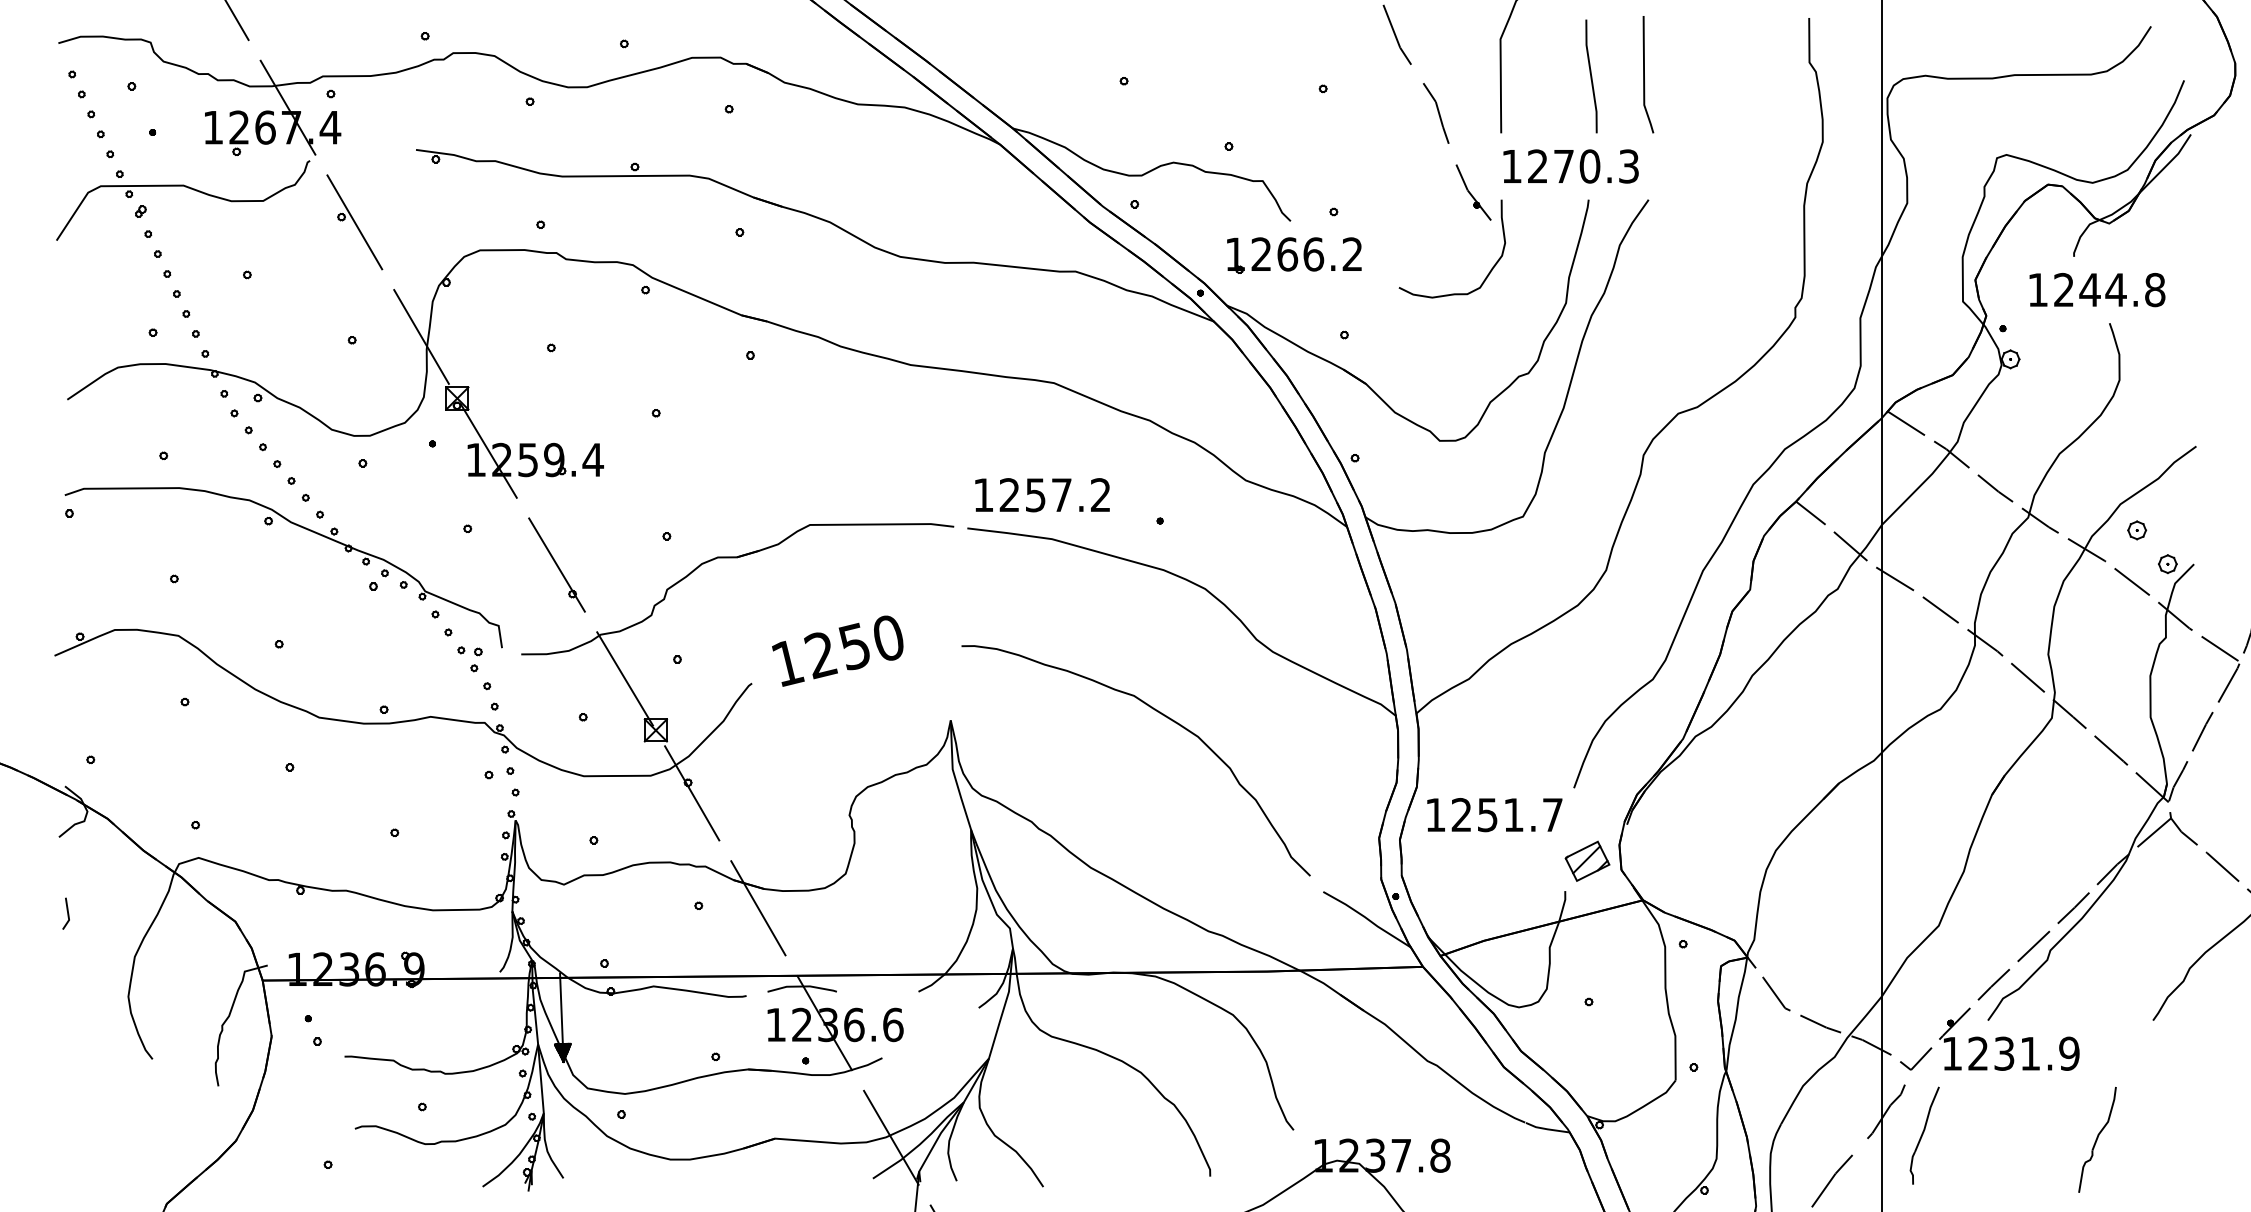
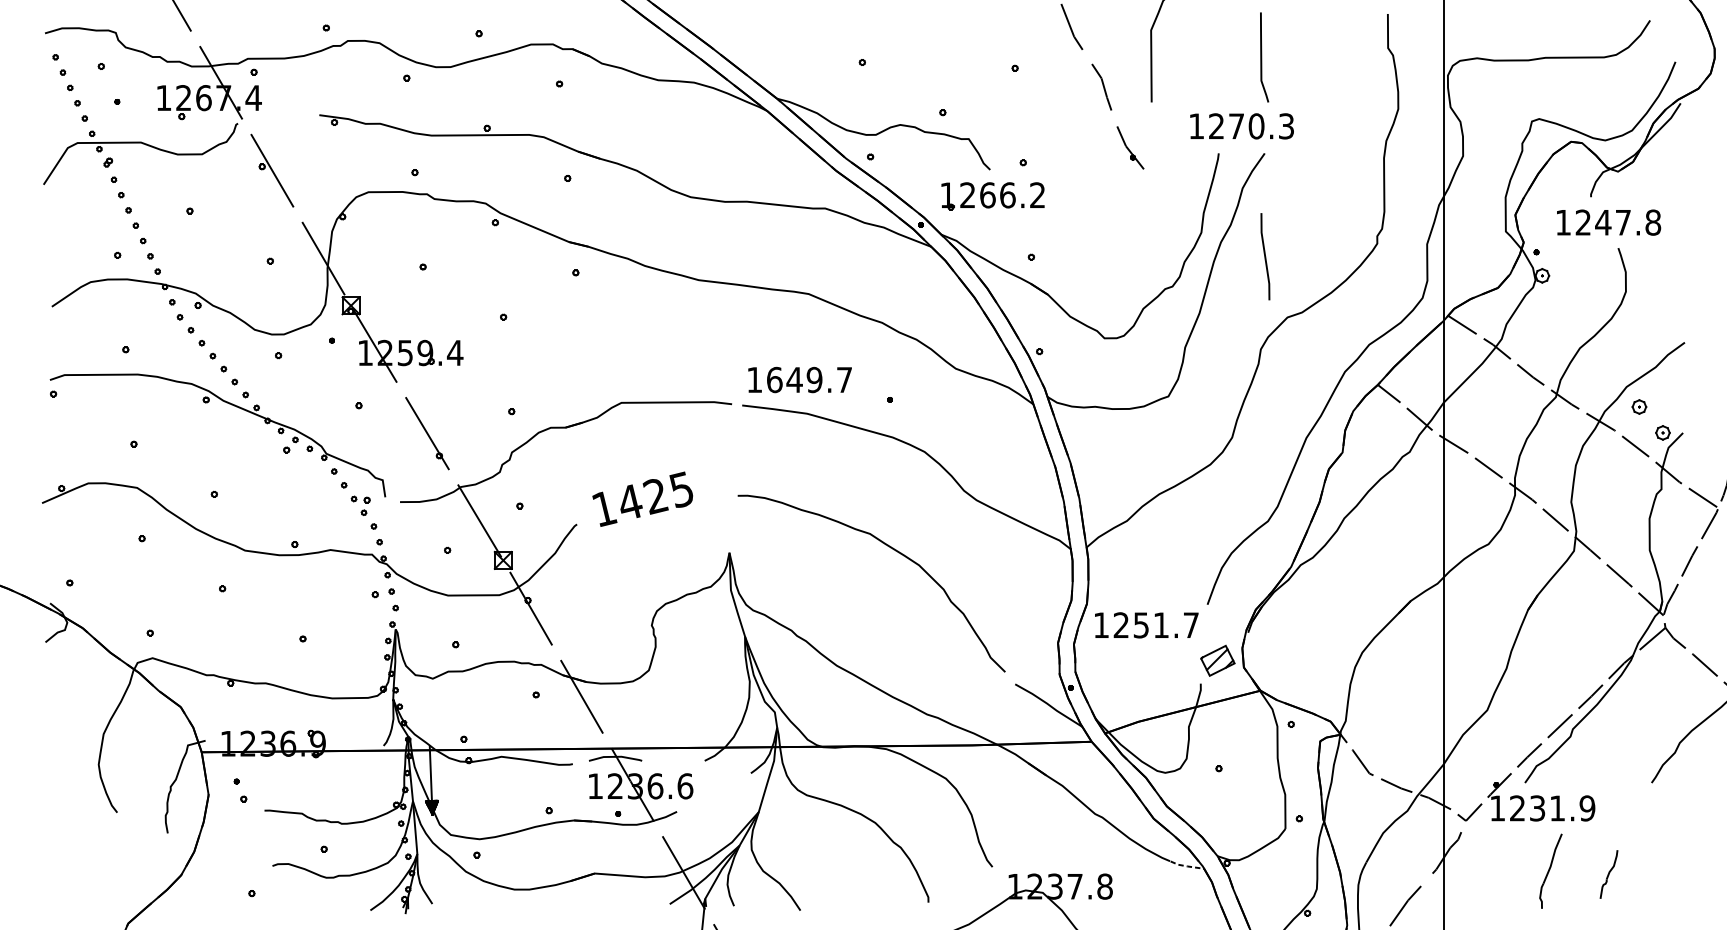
curve: (1591, 76) -> (1265, 256), moved
text: (1570, 166) -> (1241, 126), moved
curve: (1488, 272) -> (1141, 209), removed
text: (2115, 289) -> (1622, 222), 1244.8 -> 1247.8
text: (1054, 495) -> (809, 380), 1257.2 -> 1649.7
text: (853, 646) -> (654, 496), 1250 -> 1425
line: (67, 913) -> (52, 700), removed
line: (1547, 1129) -> (1187, 866), solid -> dashed
part: (1924, 1135) -> (1550, 871), moved
part: (2097, 1139) -> (1609, 874), size x0.6

